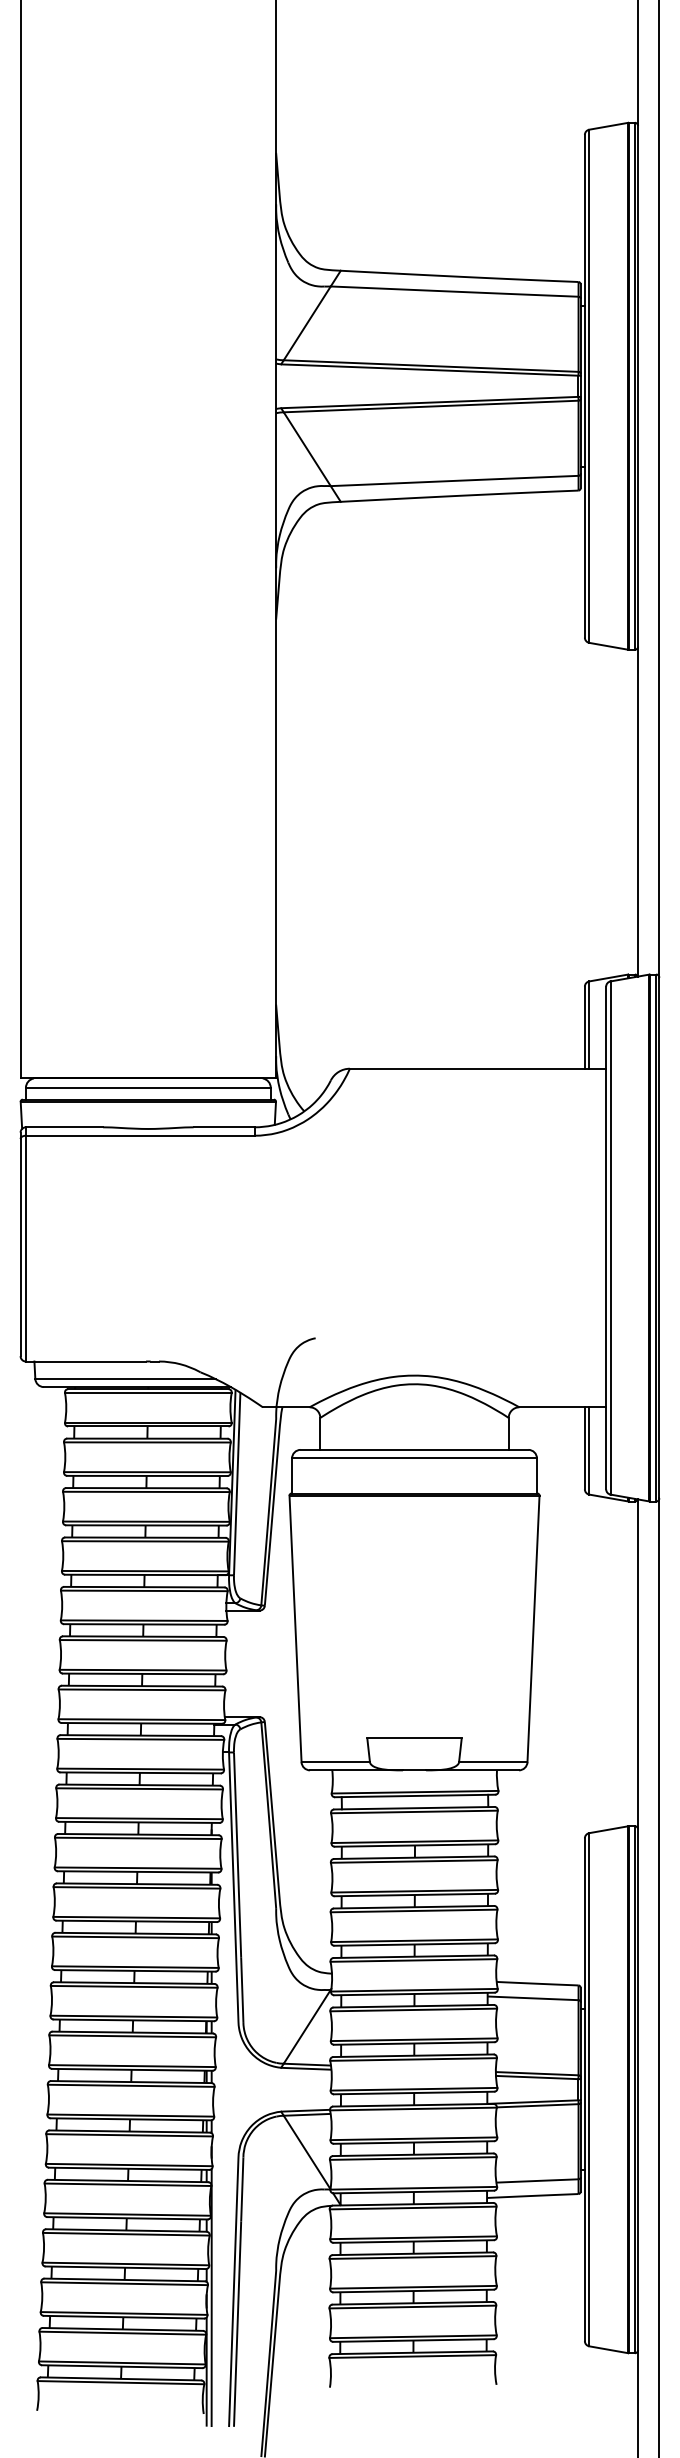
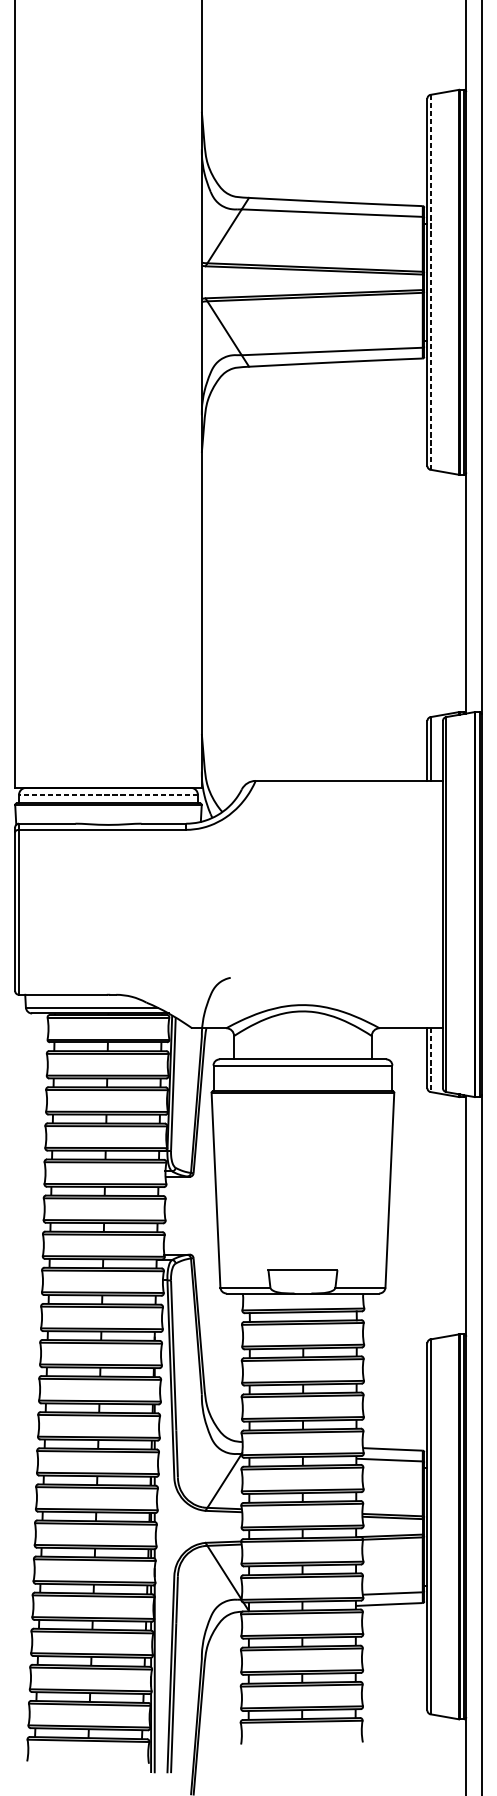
line: (589, 386) -> (430, 282), solid -> dashed
line: (147, 1087) -> (107, 794), solid -> dashed
line: (589, 1450) -> (430, 1059), solid -> dashed

